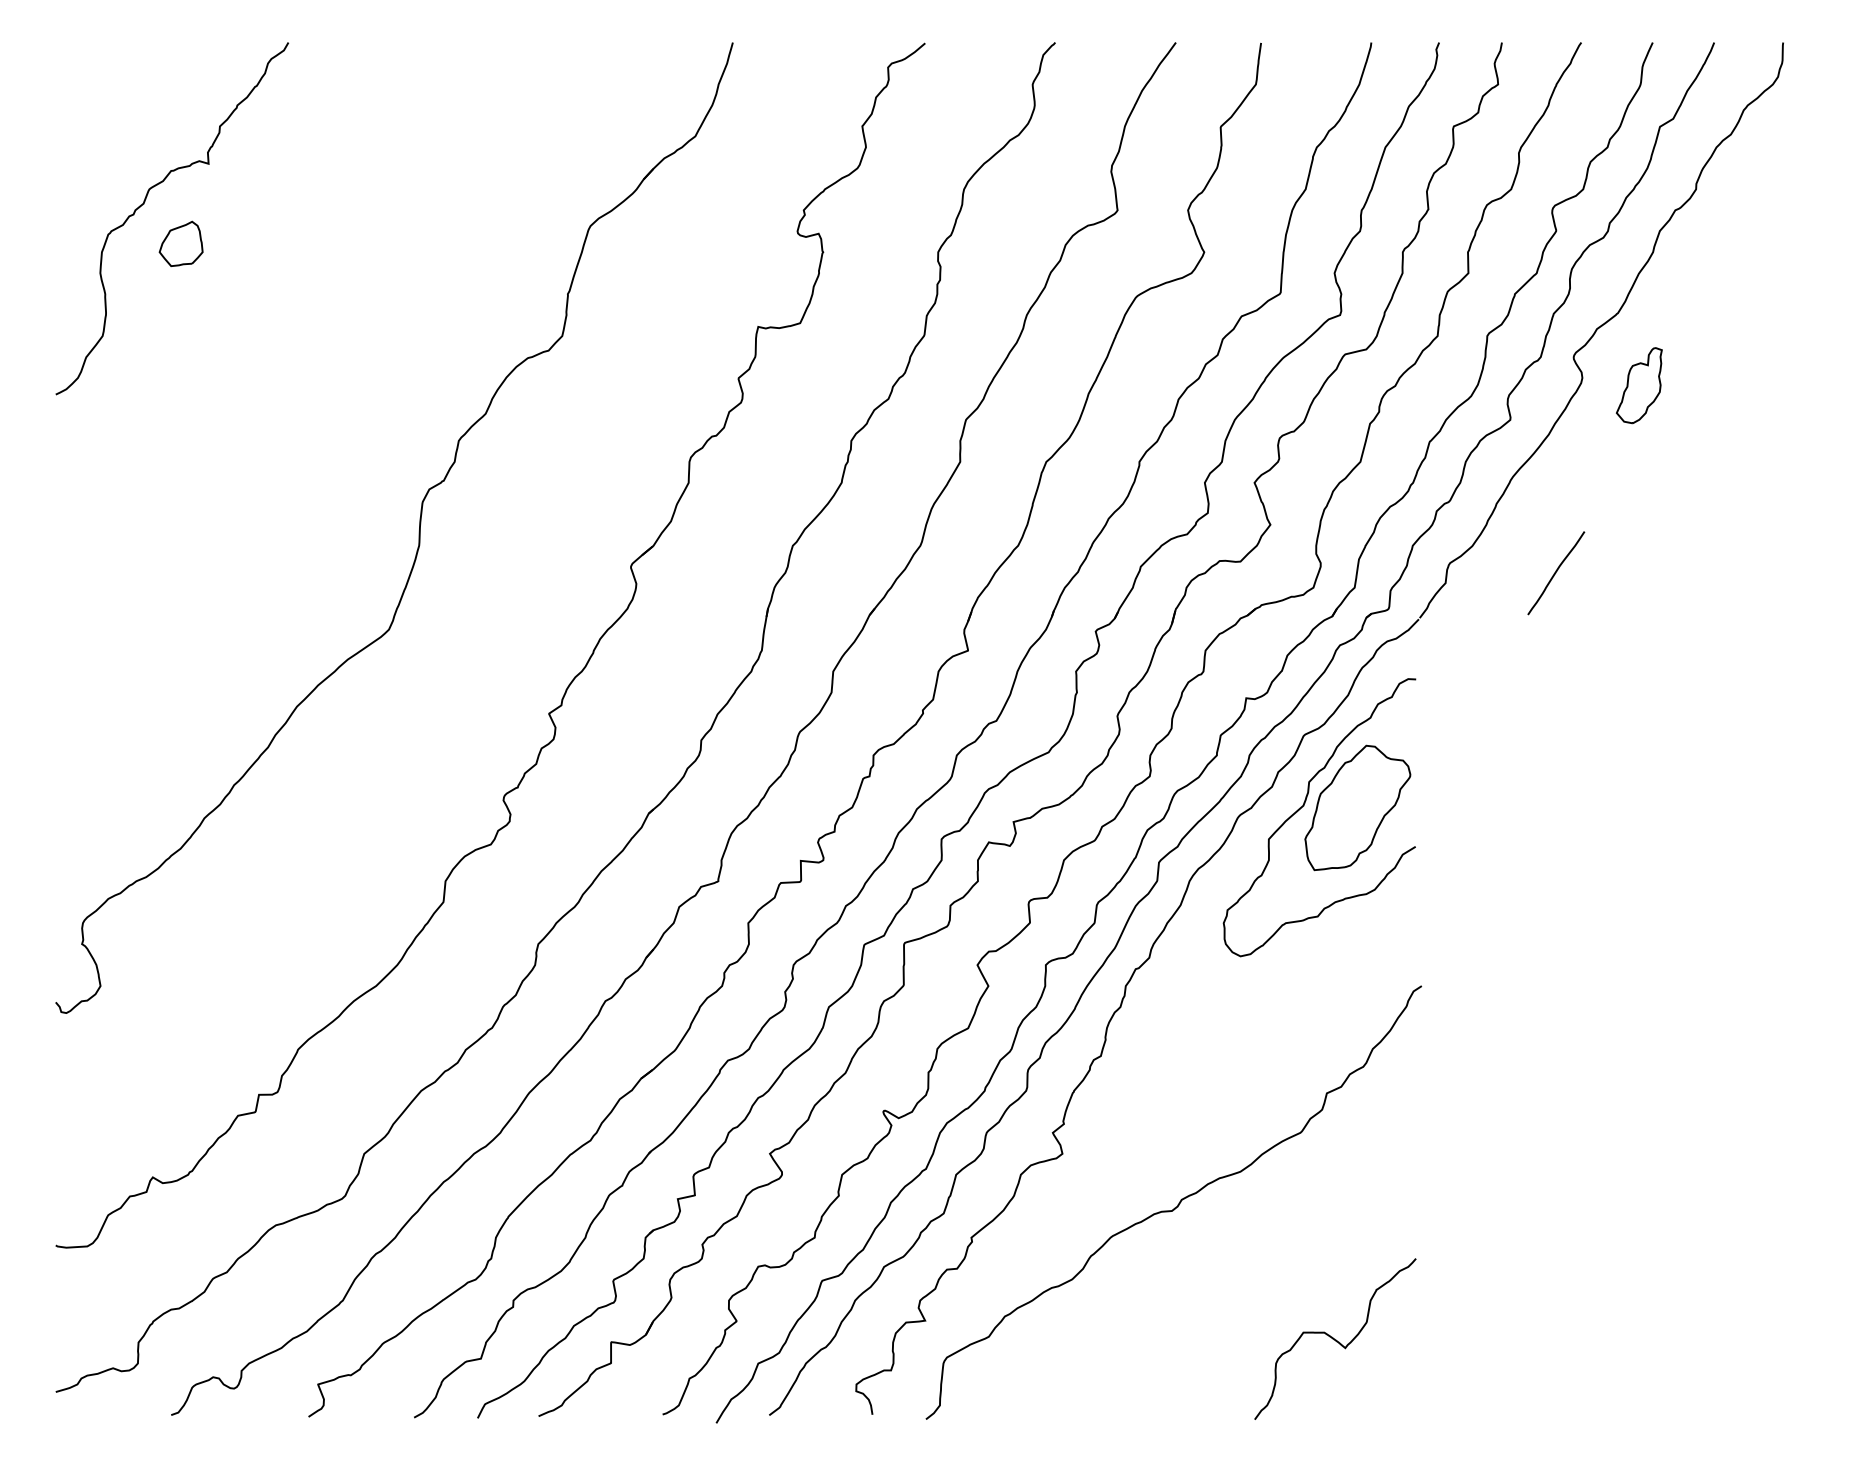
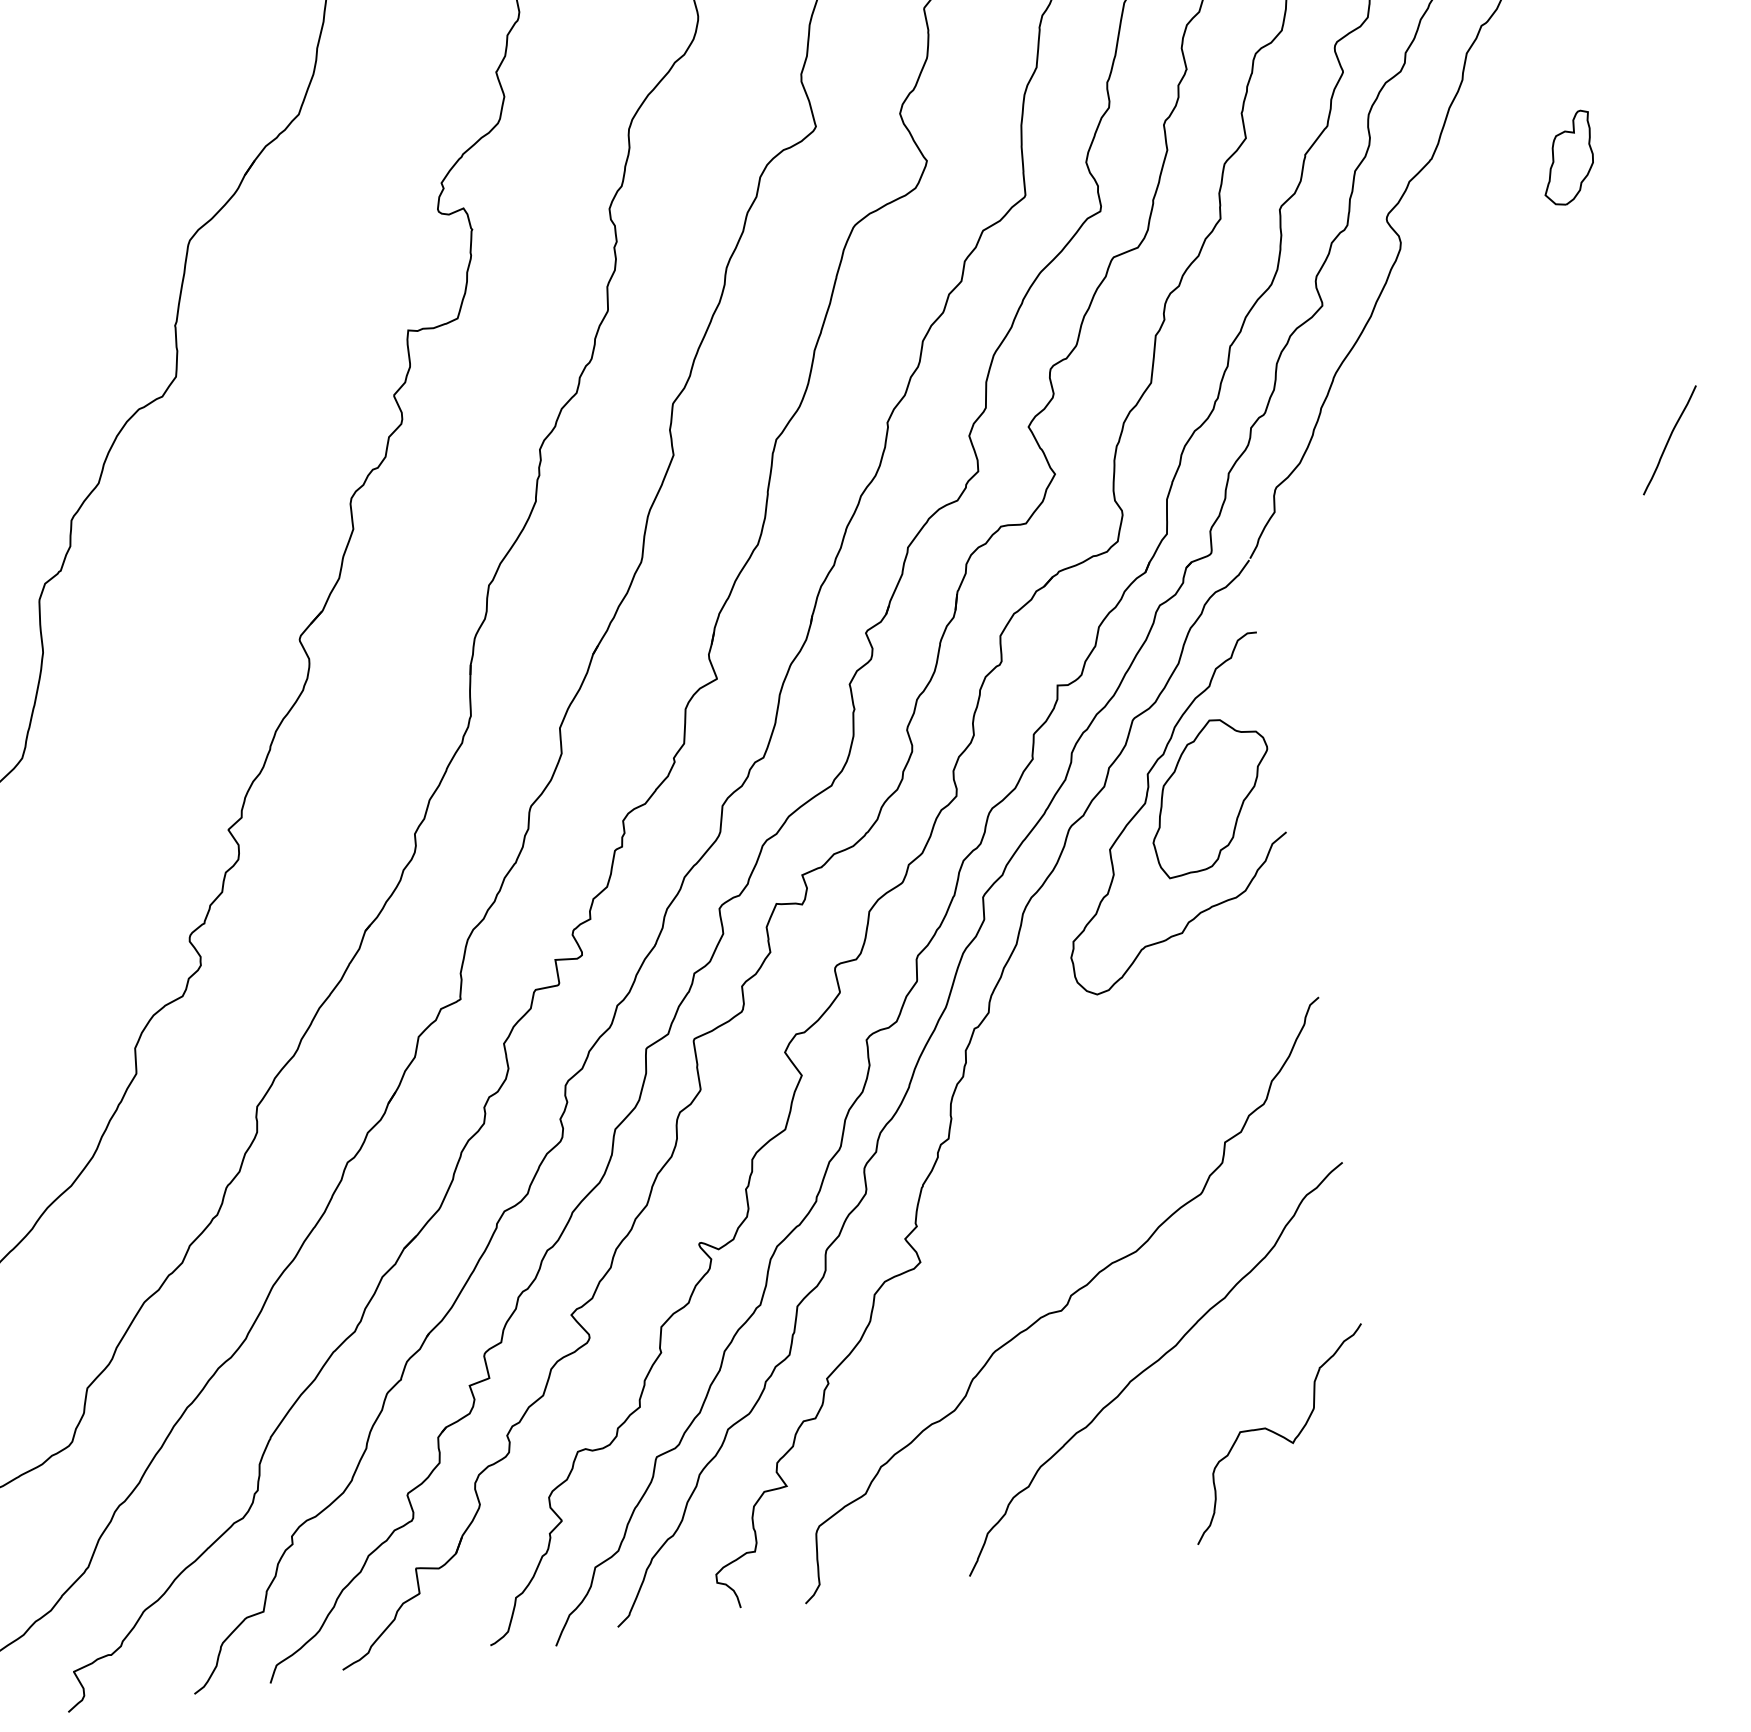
part: (1639, 385) -> (1567, 158), moved
curve: (1556, 573) -> (1670, 440), moved
curve: (1240, 1267) -> (1153, 1365), added

